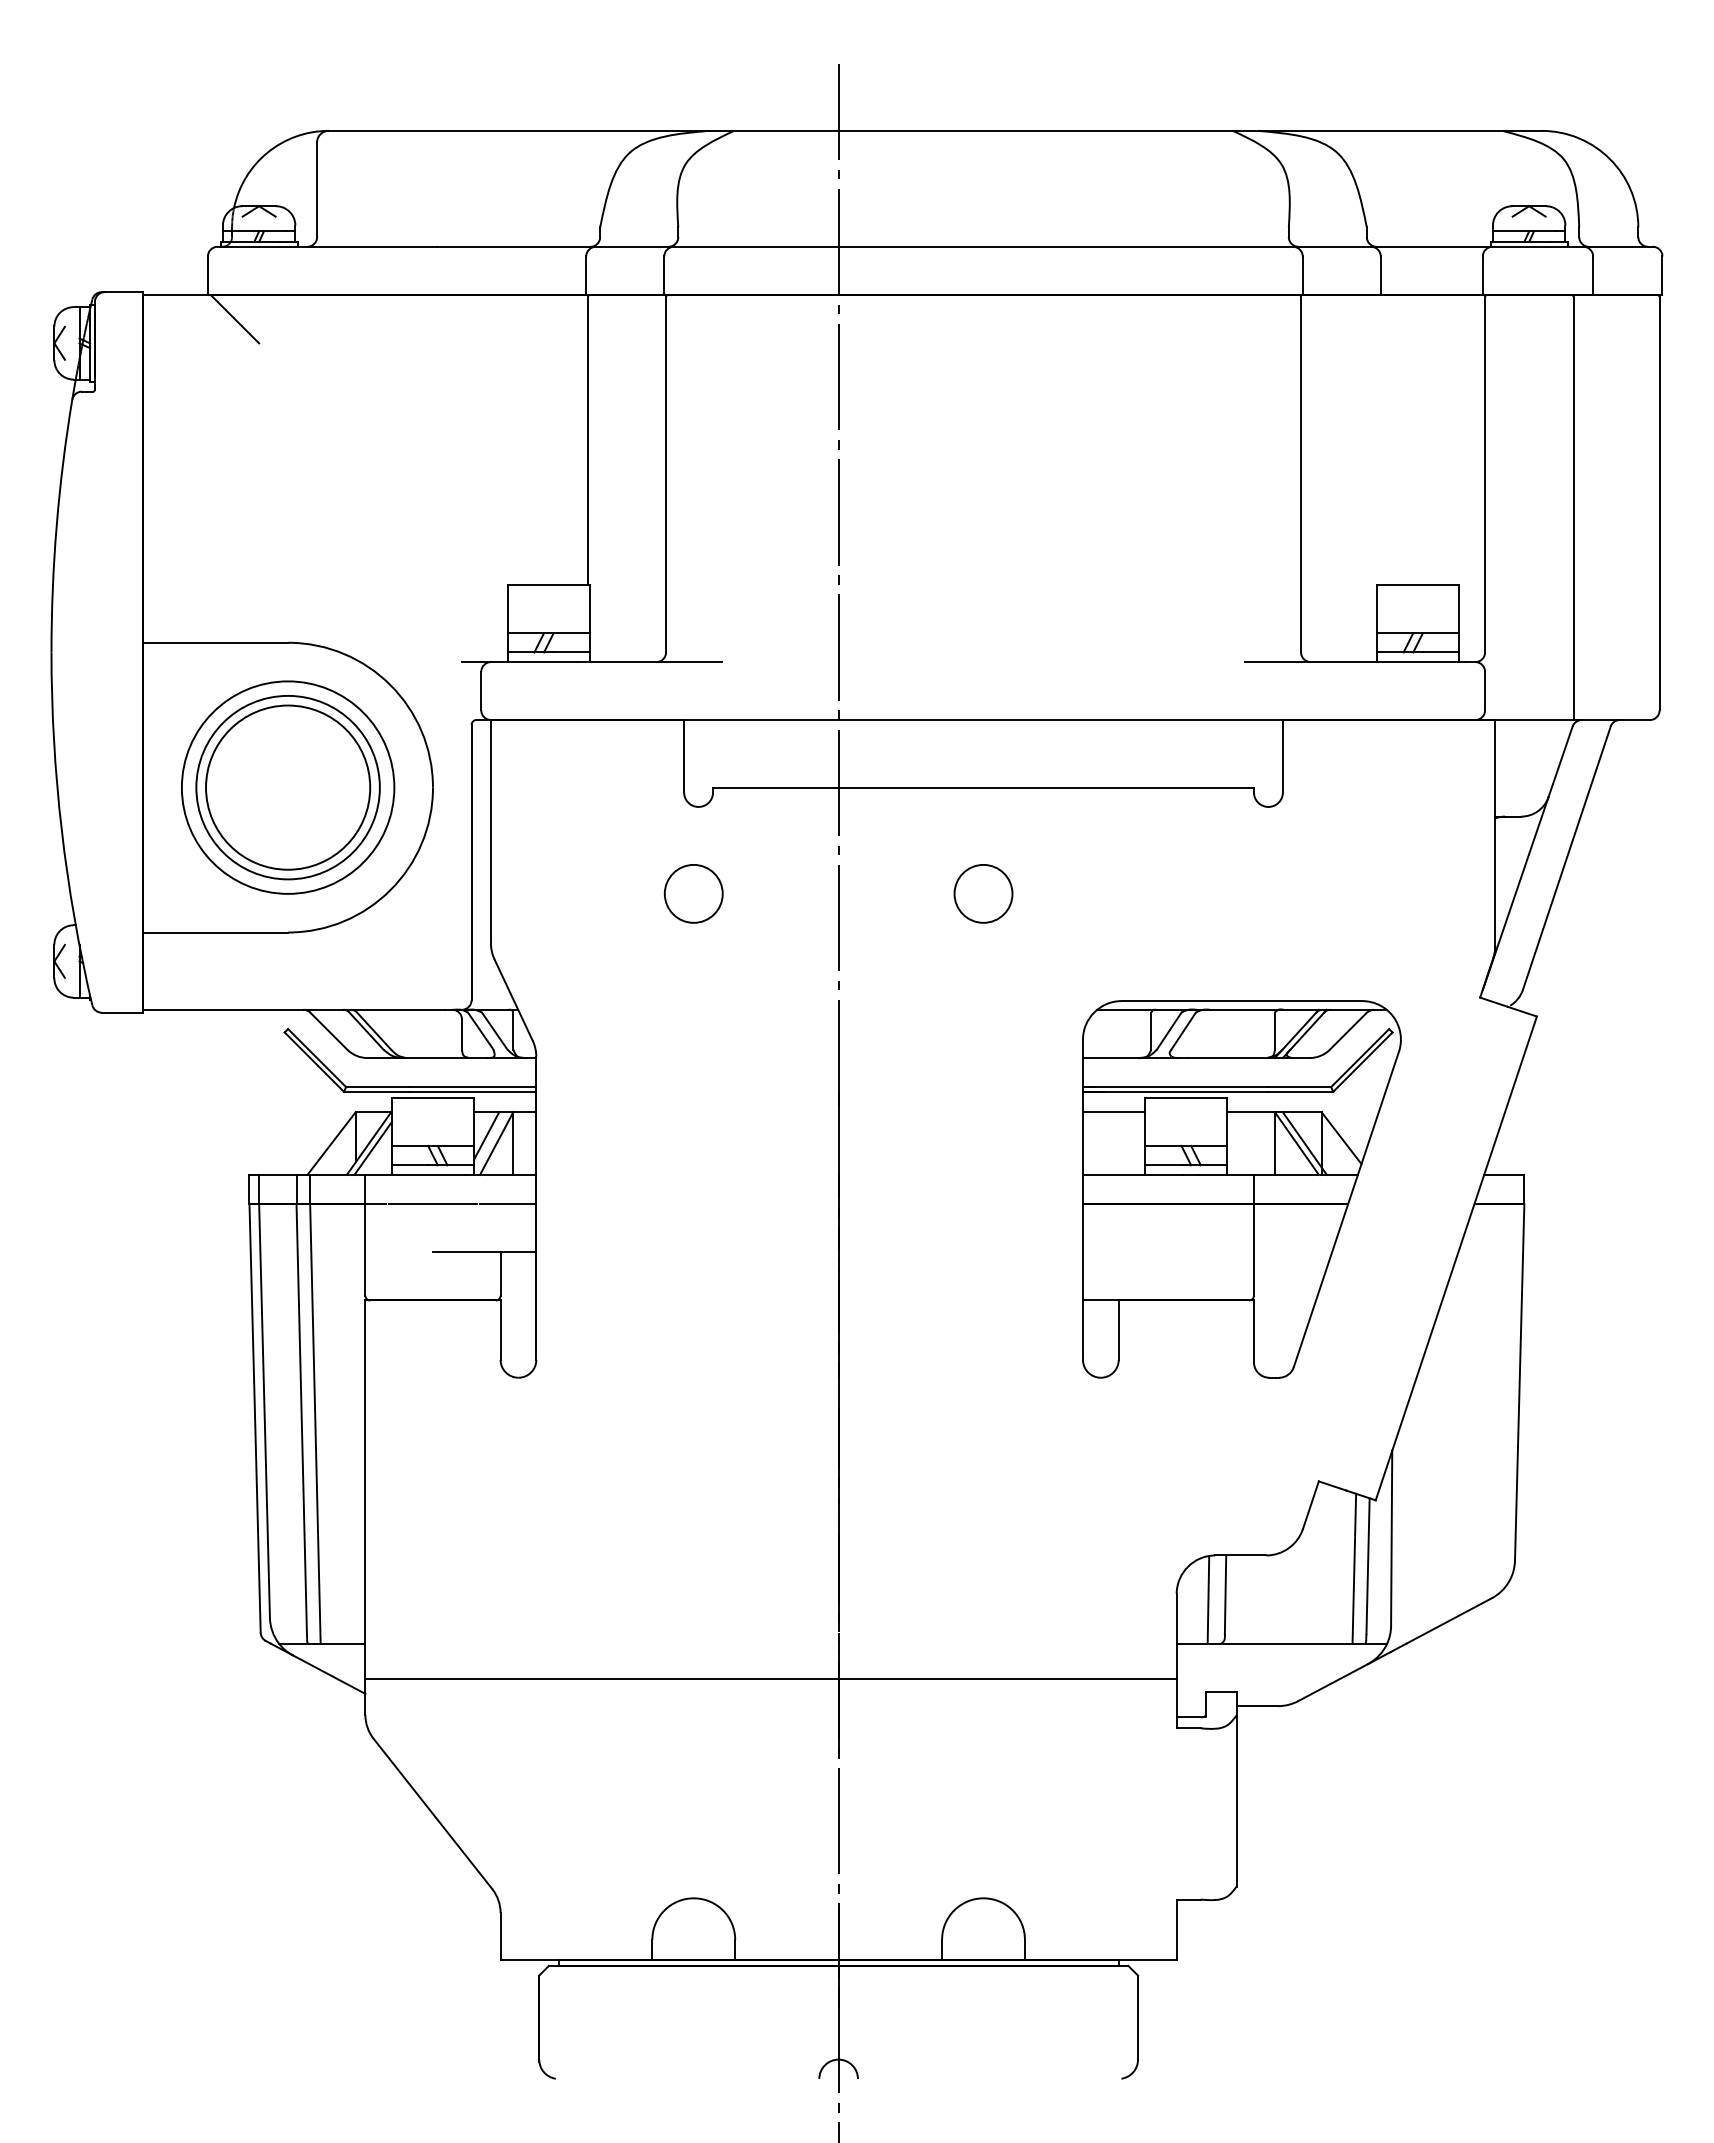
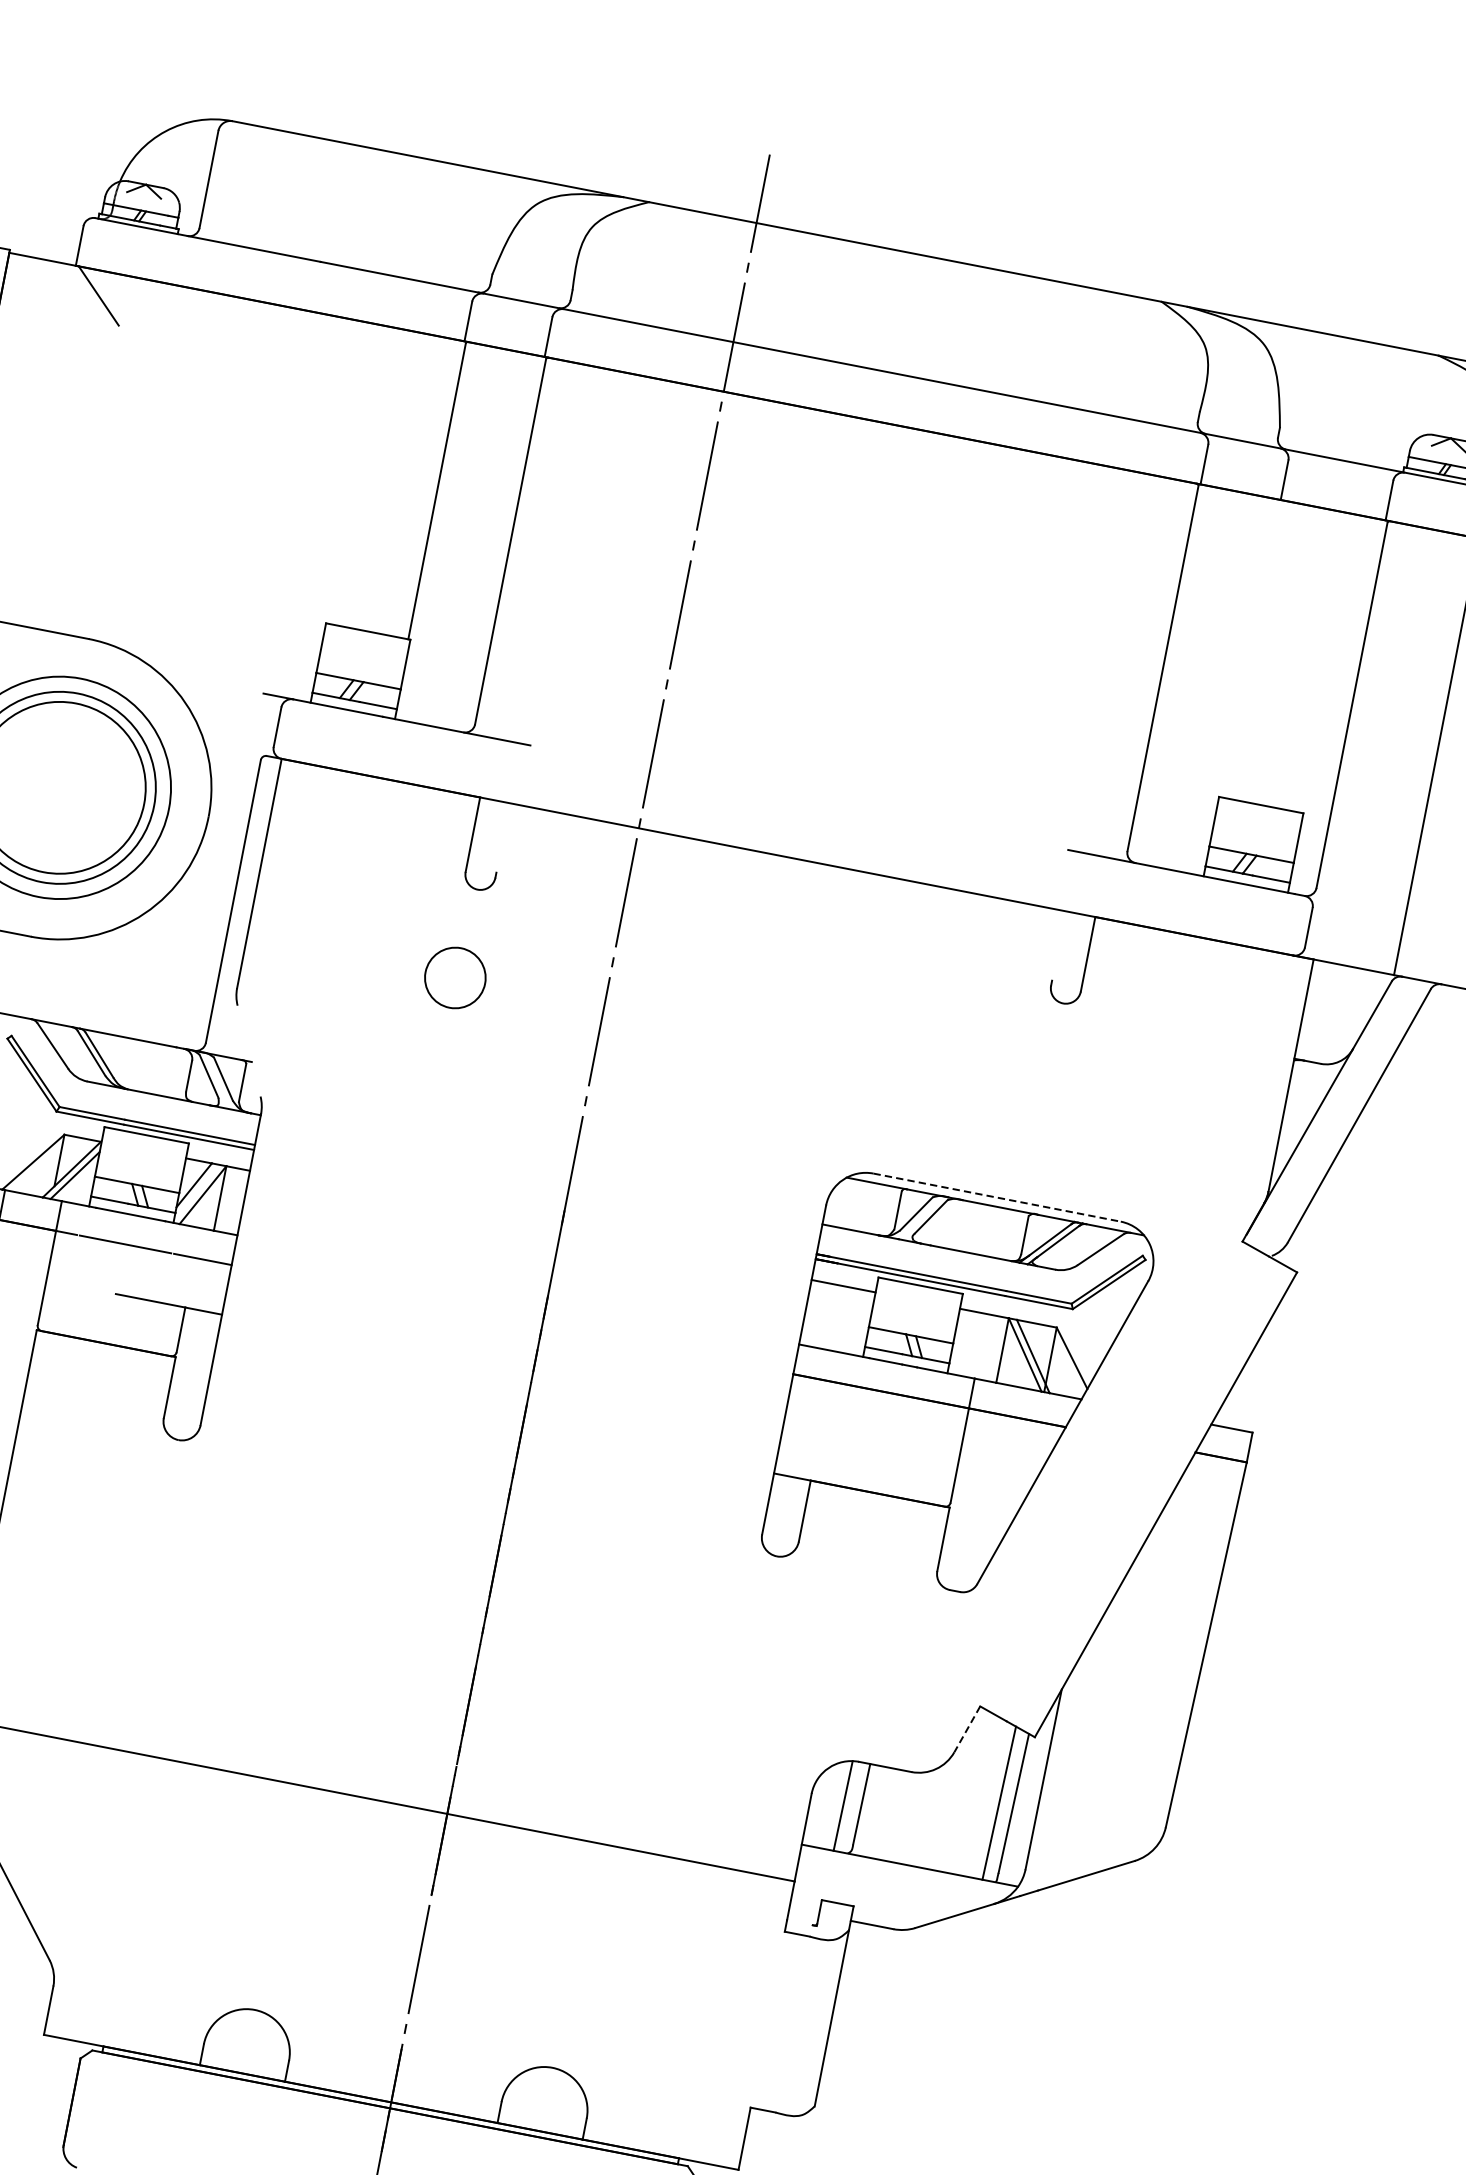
line: (983, 787) -> (774, 926), removed
circle: (983, 893) -> (753, 1035), removed
line: (513, 999) -> (249, 1050), removed
line: (1242, 1001) -> (997, 1198), solid -> dashed
line: (1310, 1505) -> (966, 1729), solid -> dashed
line: (1188, 1717) -> (799, 1922), removed

